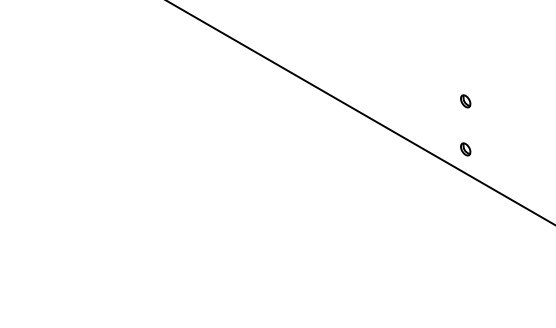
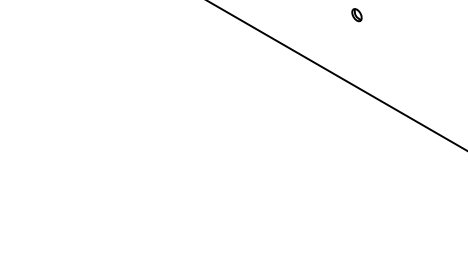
part: (465, 149) -> (356, 63), removed

